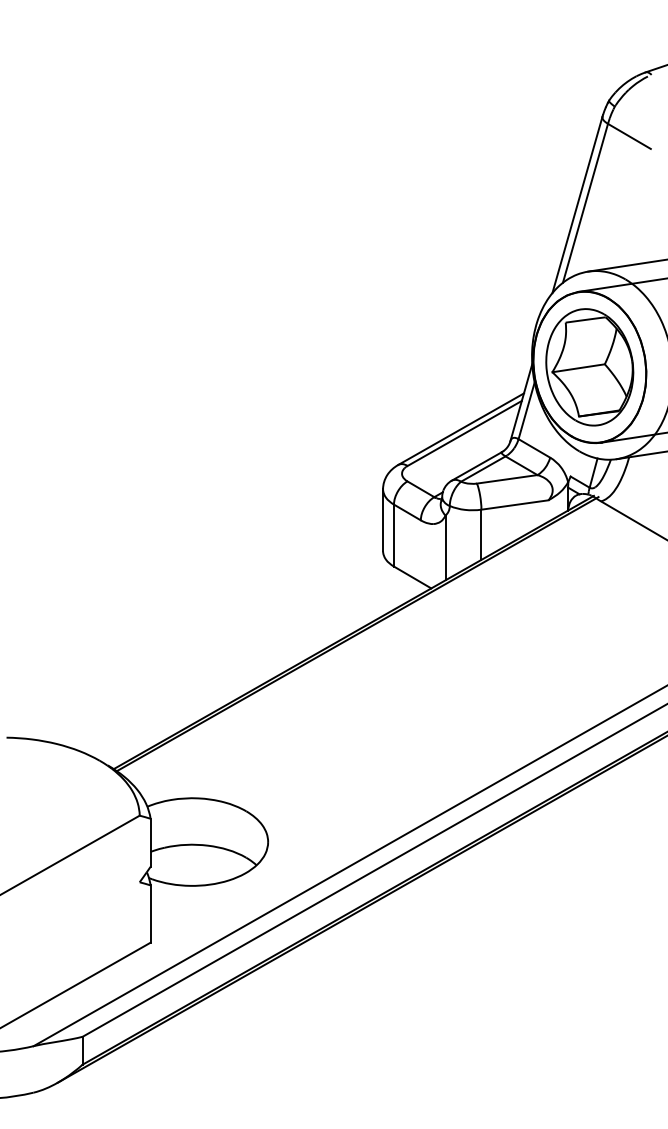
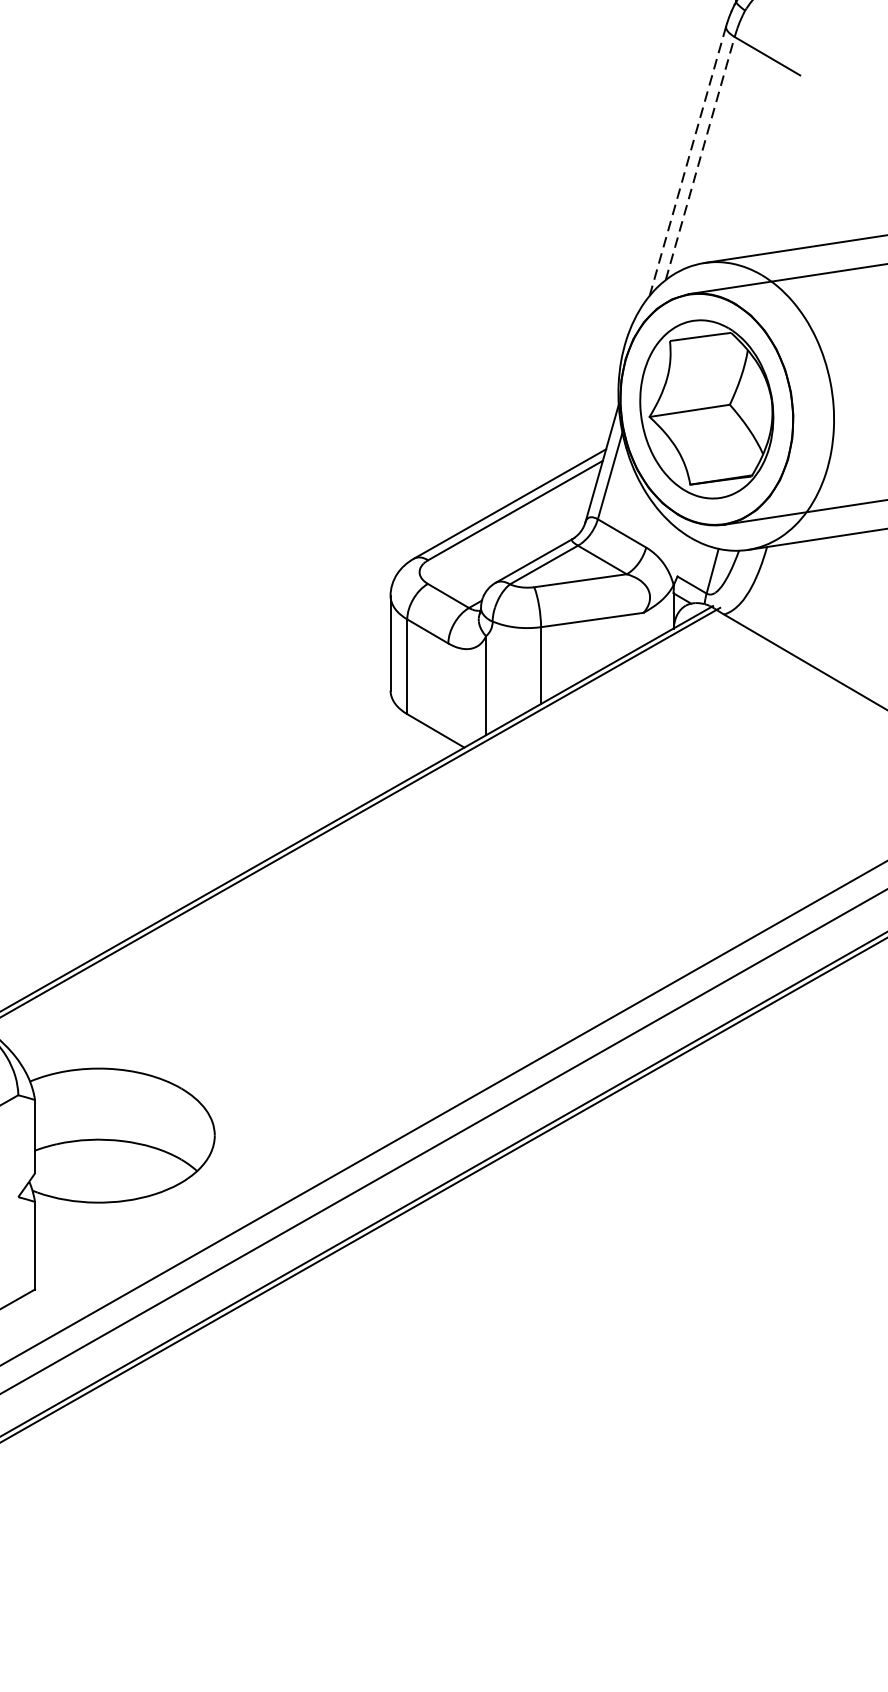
line: (585, 203) -> (700, 158), solid -> dashed
line: (577, 204) -> (688, 160), solid -> dashed

